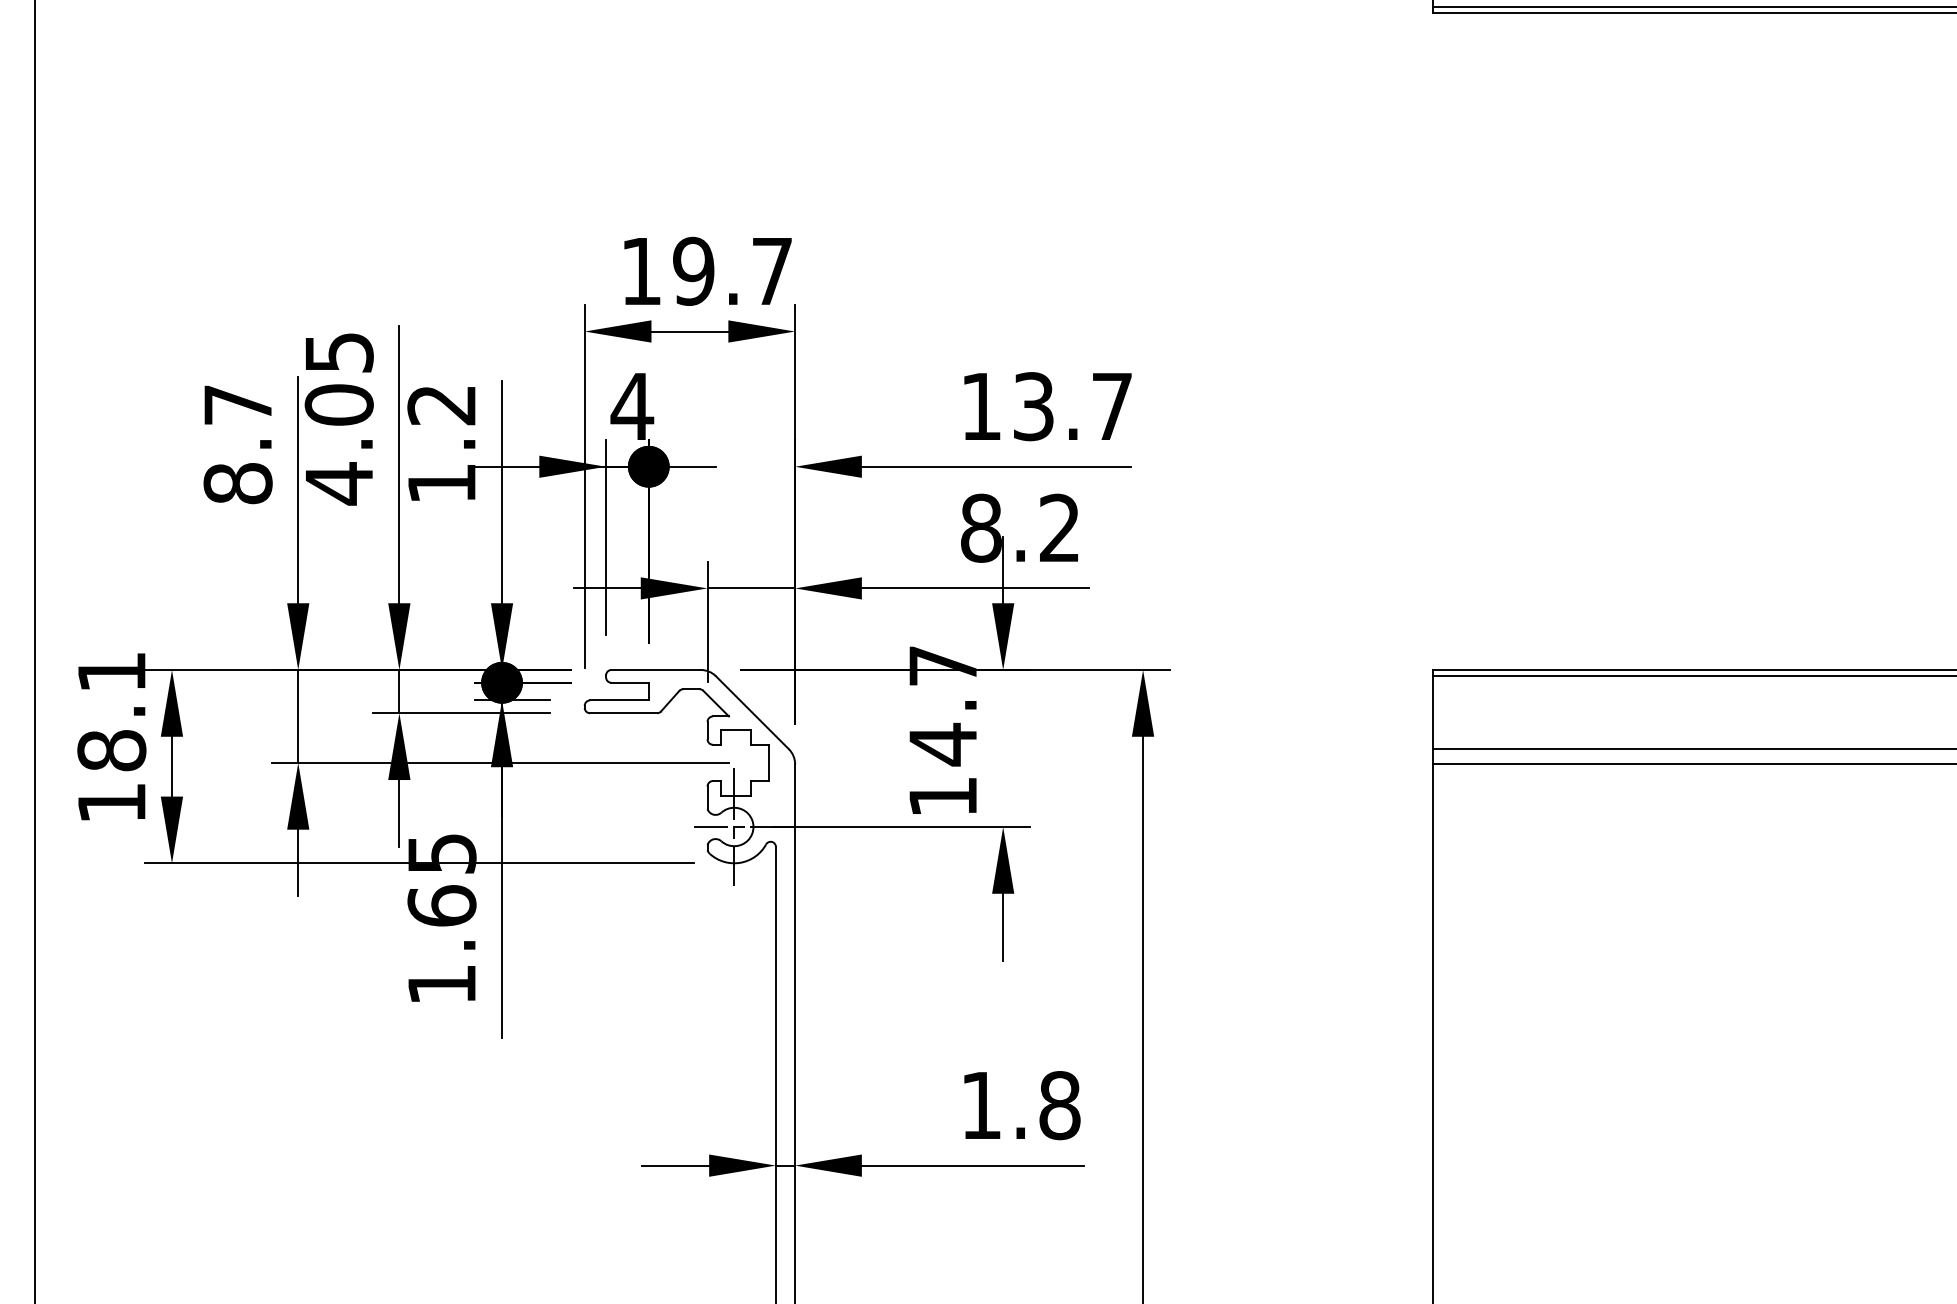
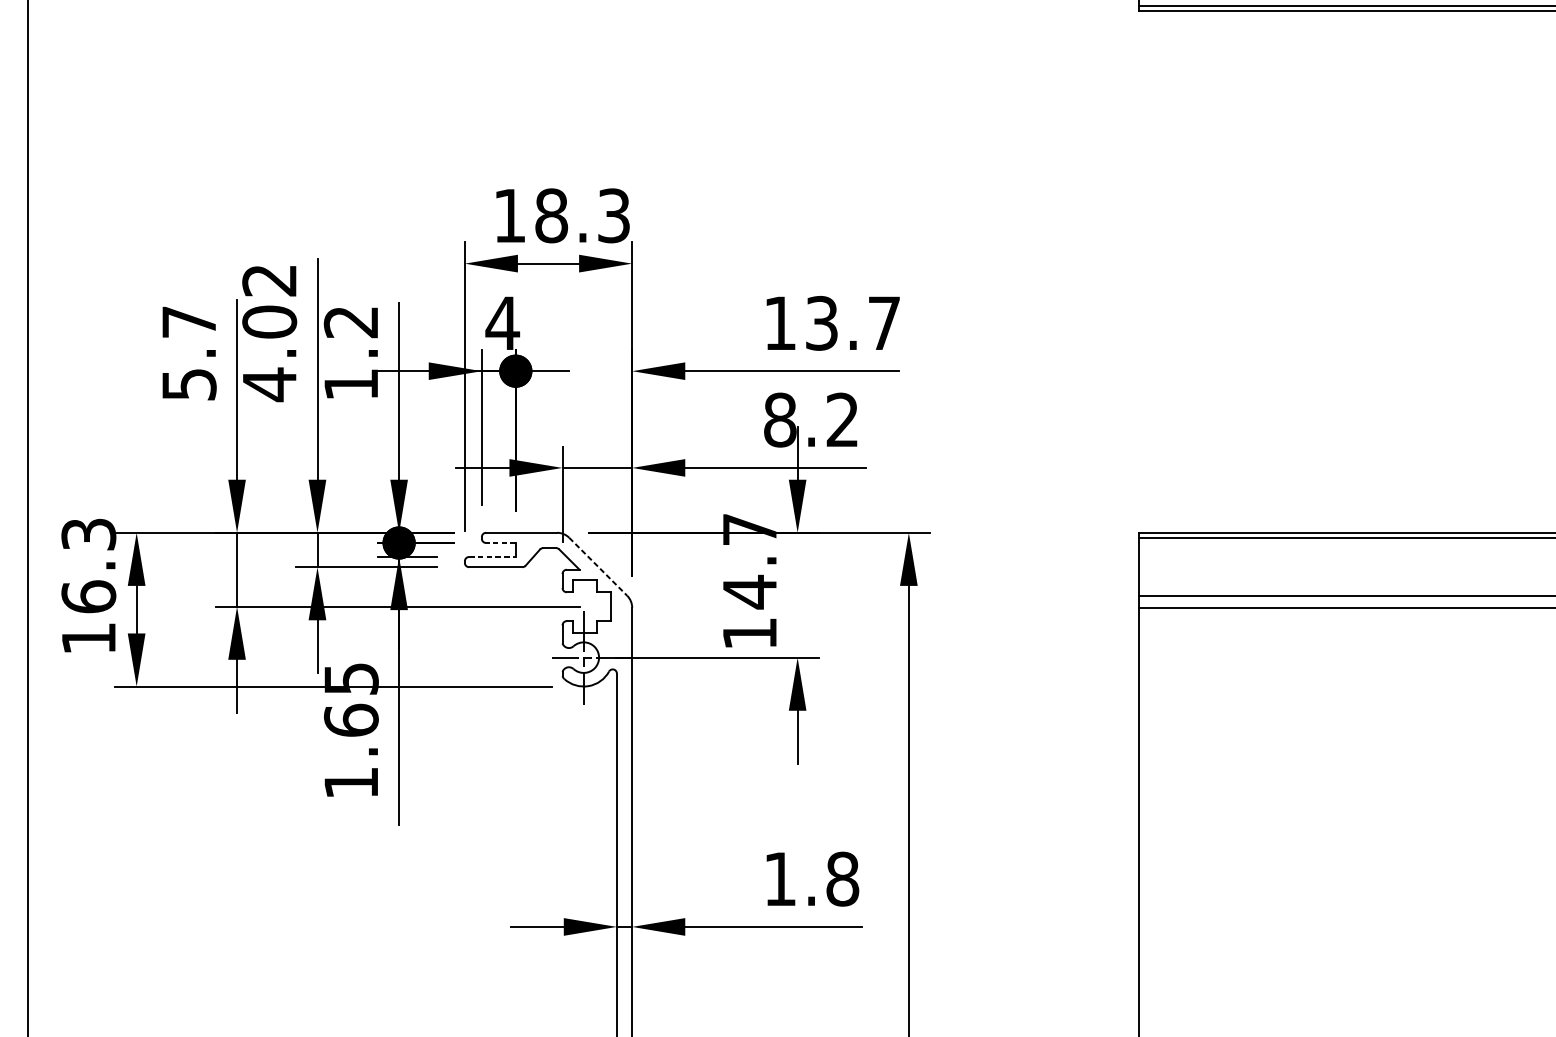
text: (732, 270) -> (582, 215), 19.7 -> 18.3
text: (338, 352) -> (269, 280), 4.05 -> 4.02
text: (237, 483) -> (188, 384), 8.7 -> 5.7
line: (630, 682) -> (501, 542), solid -> dashed
line: (619, 700) -> (492, 557), solid -> dashed
text: (111, 711) -> (88, 565), 18.1 -> 16.3
line: (752, 712) -> (598, 566), solid -> dashed

